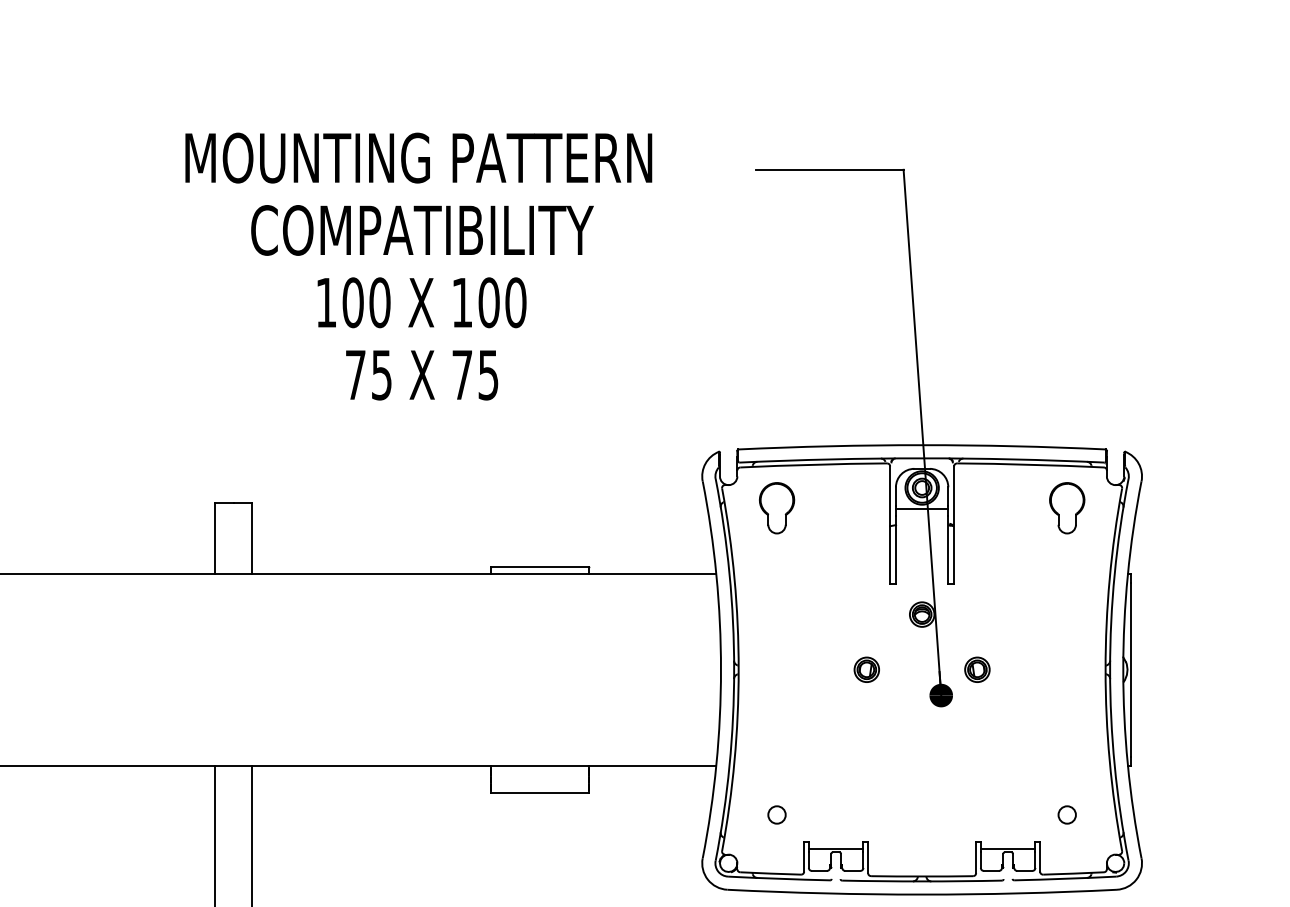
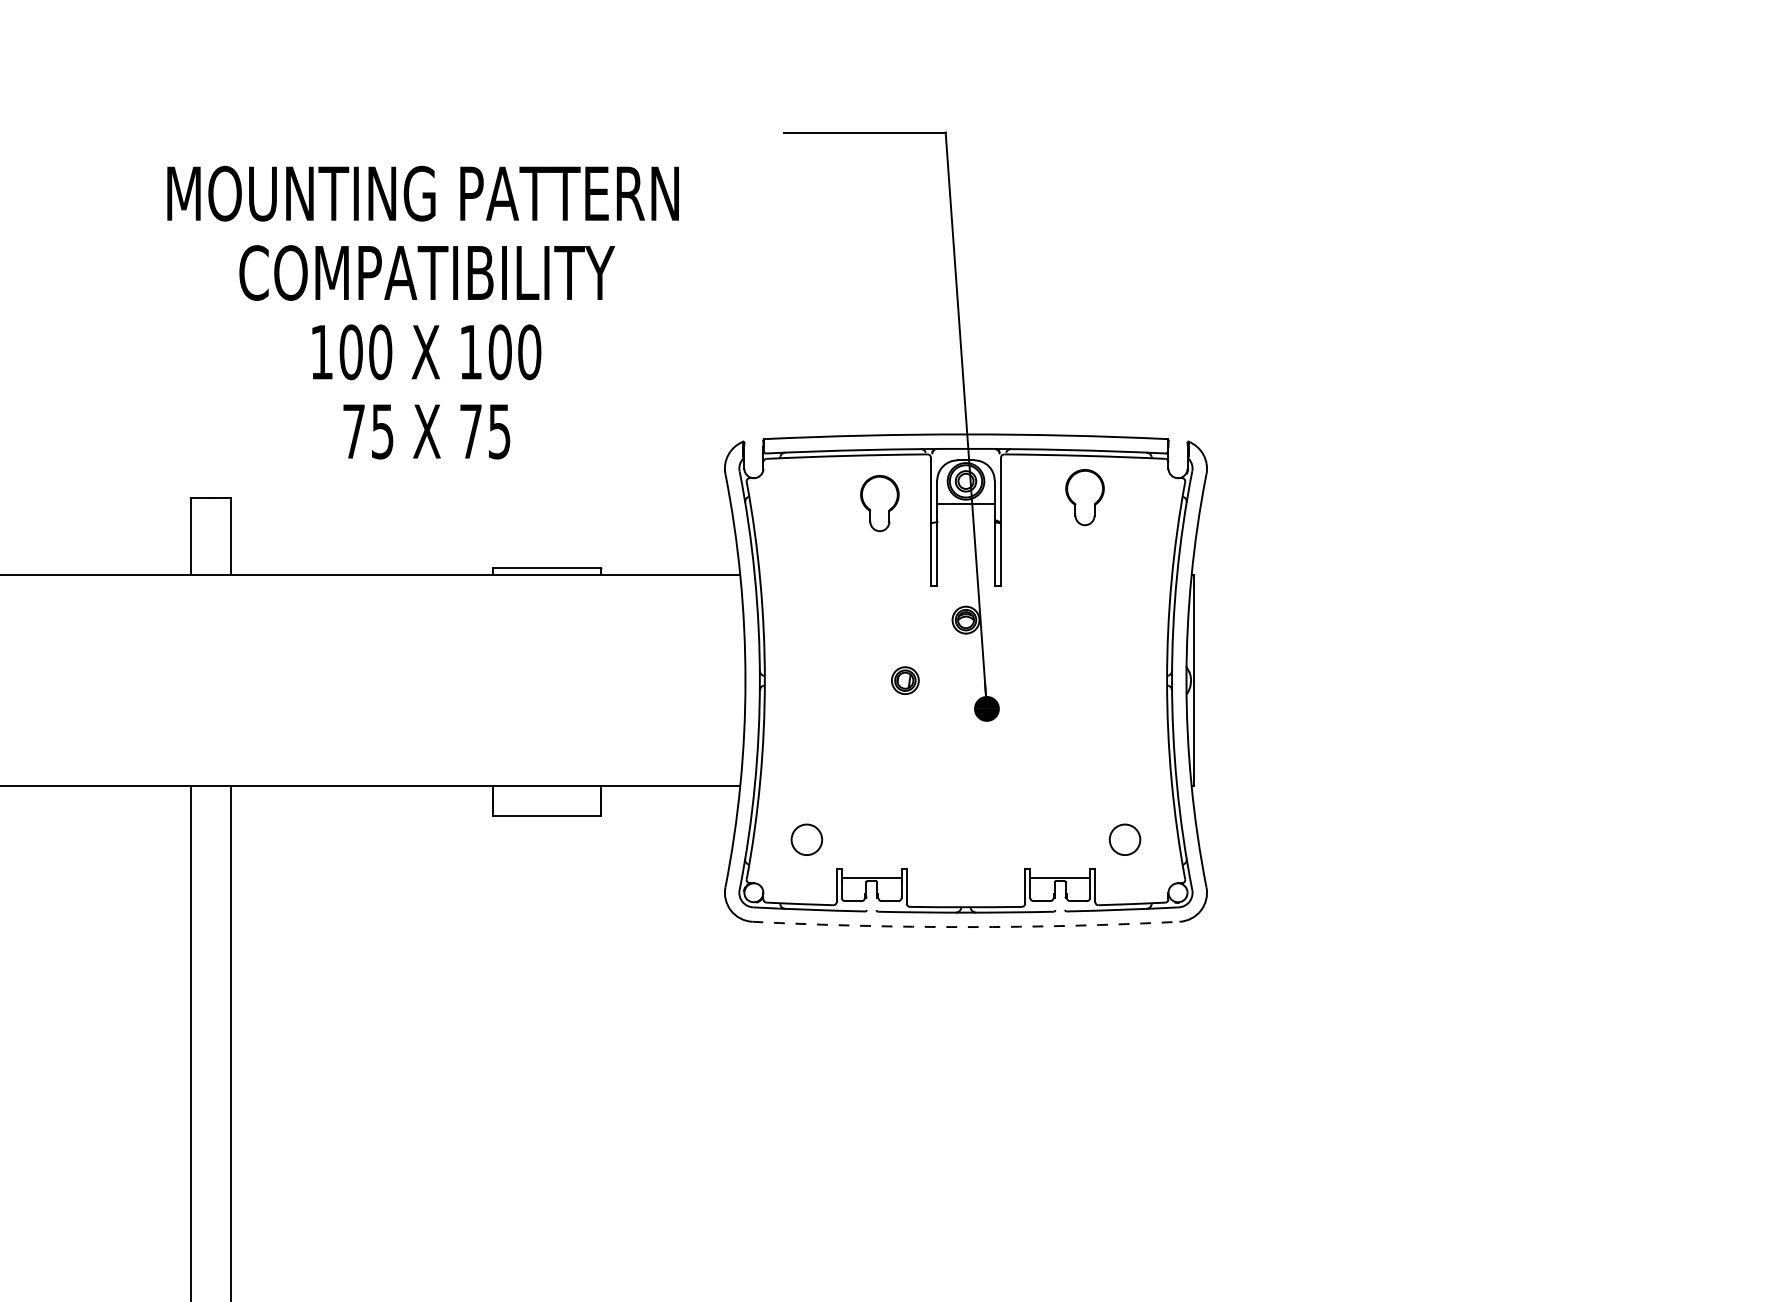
text: (418, 266) -> (422, 312), moved
part: (776, 508) -> (879, 503), moved
part: (1066, 508) -> (1084, 497), moved
part: (977, 669) -> (1026, 680), removed
circle: (776, 814) -> (806, 839), size x1.6
circle: (1066, 814) -> (1124, 839), size x1.6
arc: (922, 894) -> (966, 927), solid -> dashed

